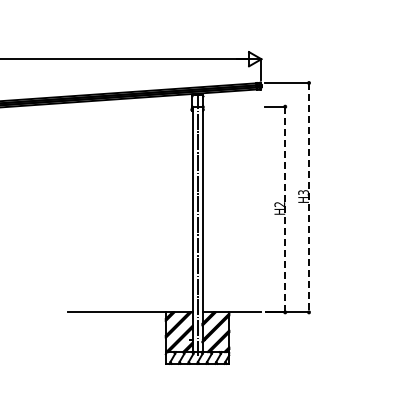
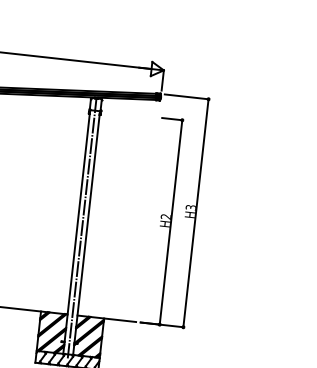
line: (309, 197) -> (196, 213), dashed -> solid
line: (285, 209) -> (171, 222), dashed -> solid

